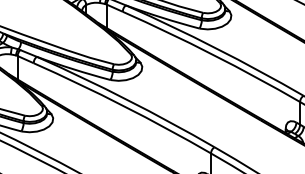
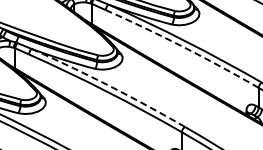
arc: (212, 55) -> (183, 47), solid -> dashed
arc: (126, 99) -> (109, 85), solid -> dashed

